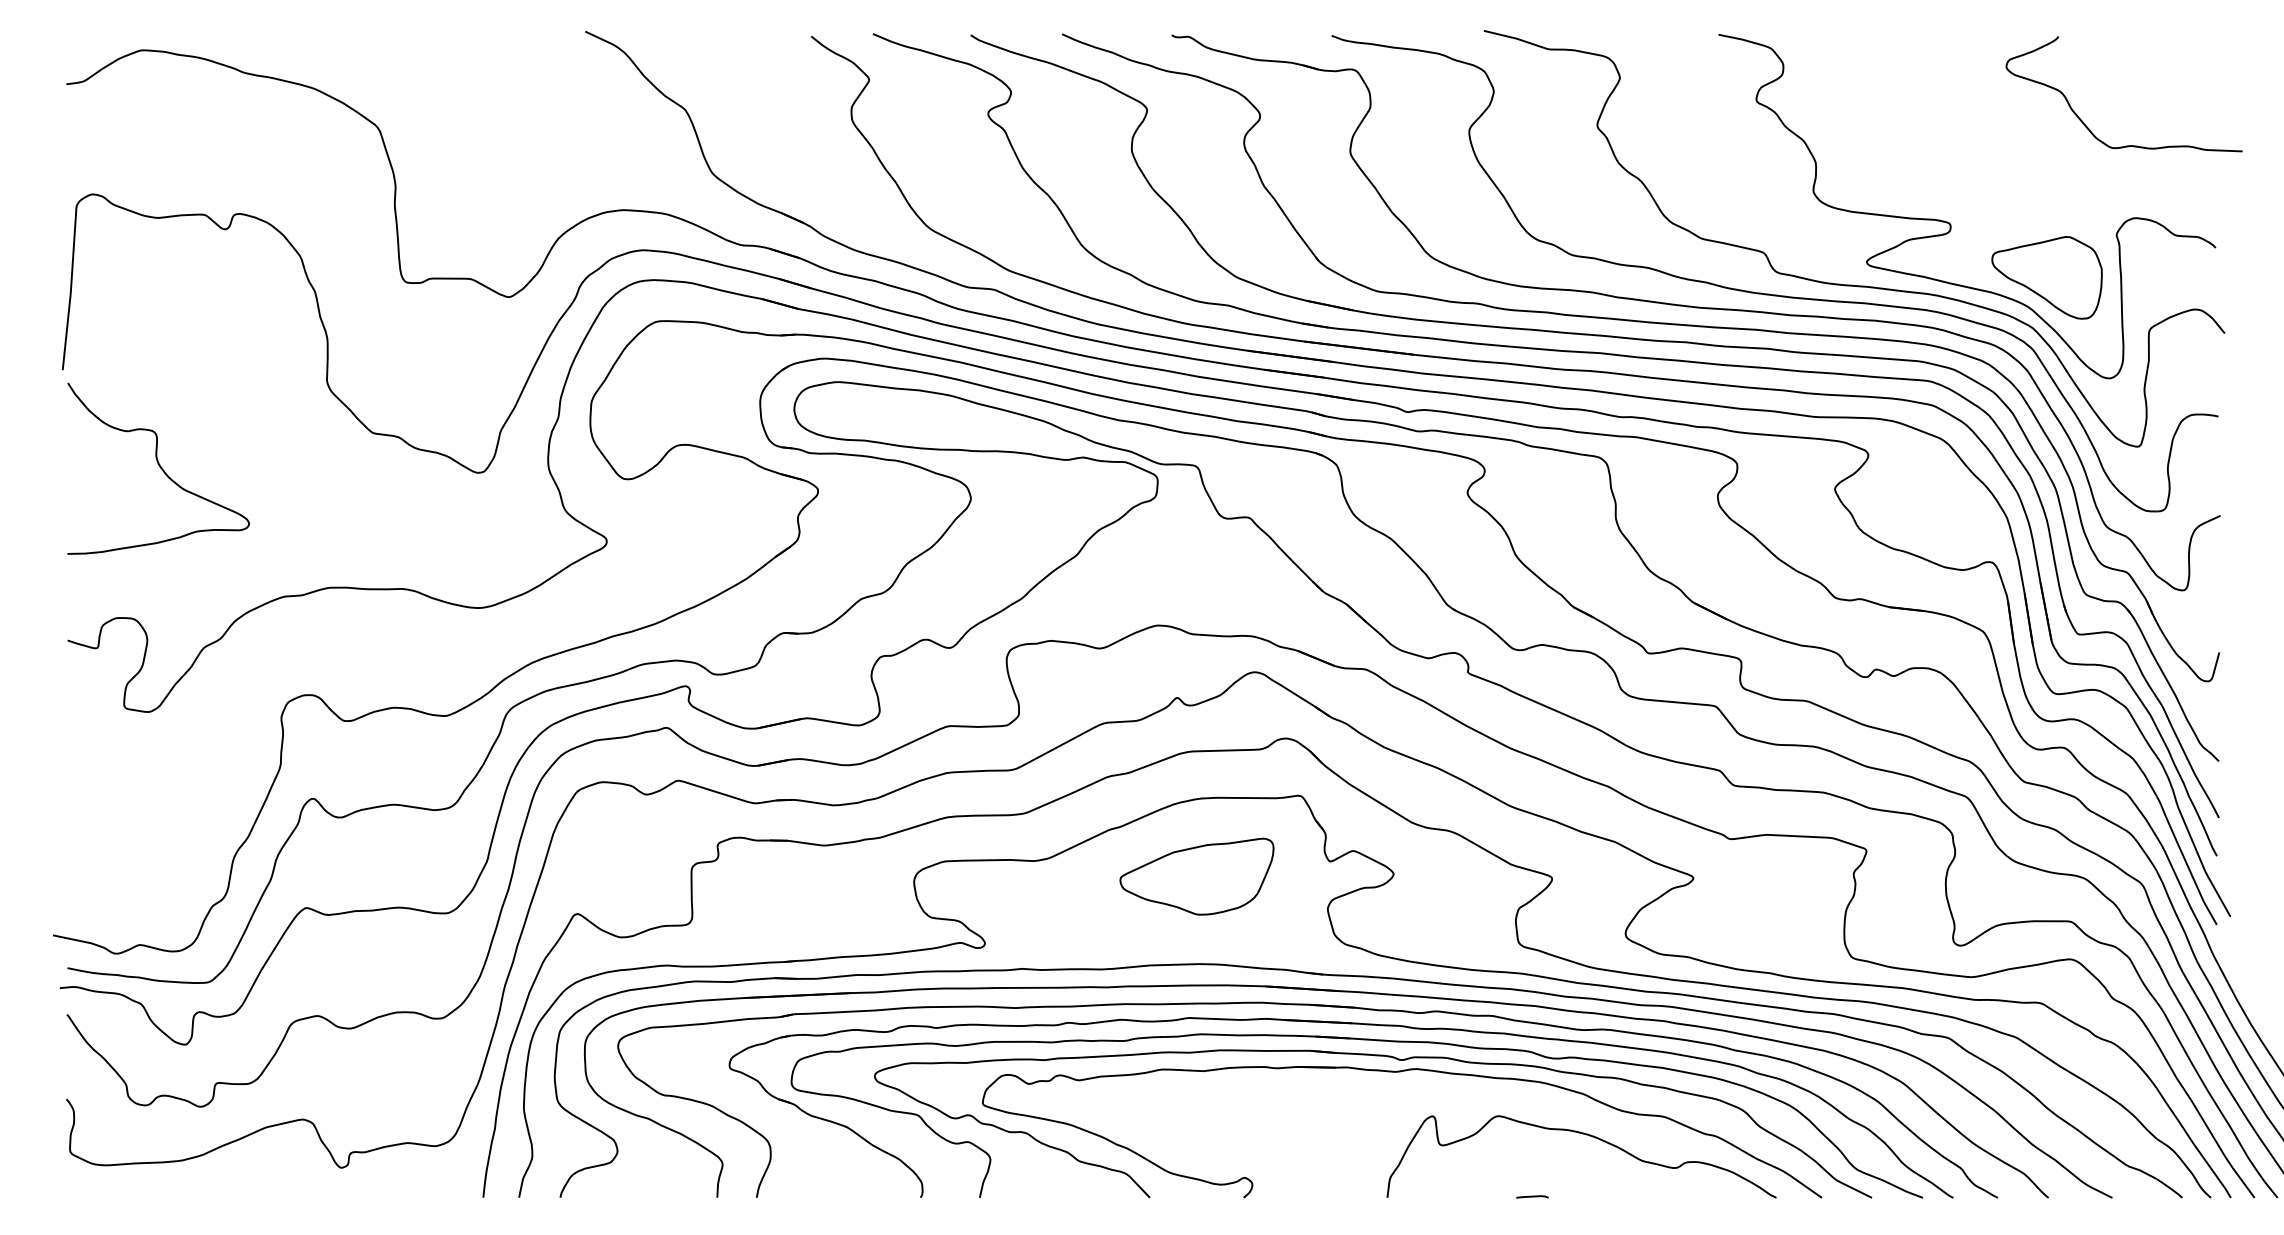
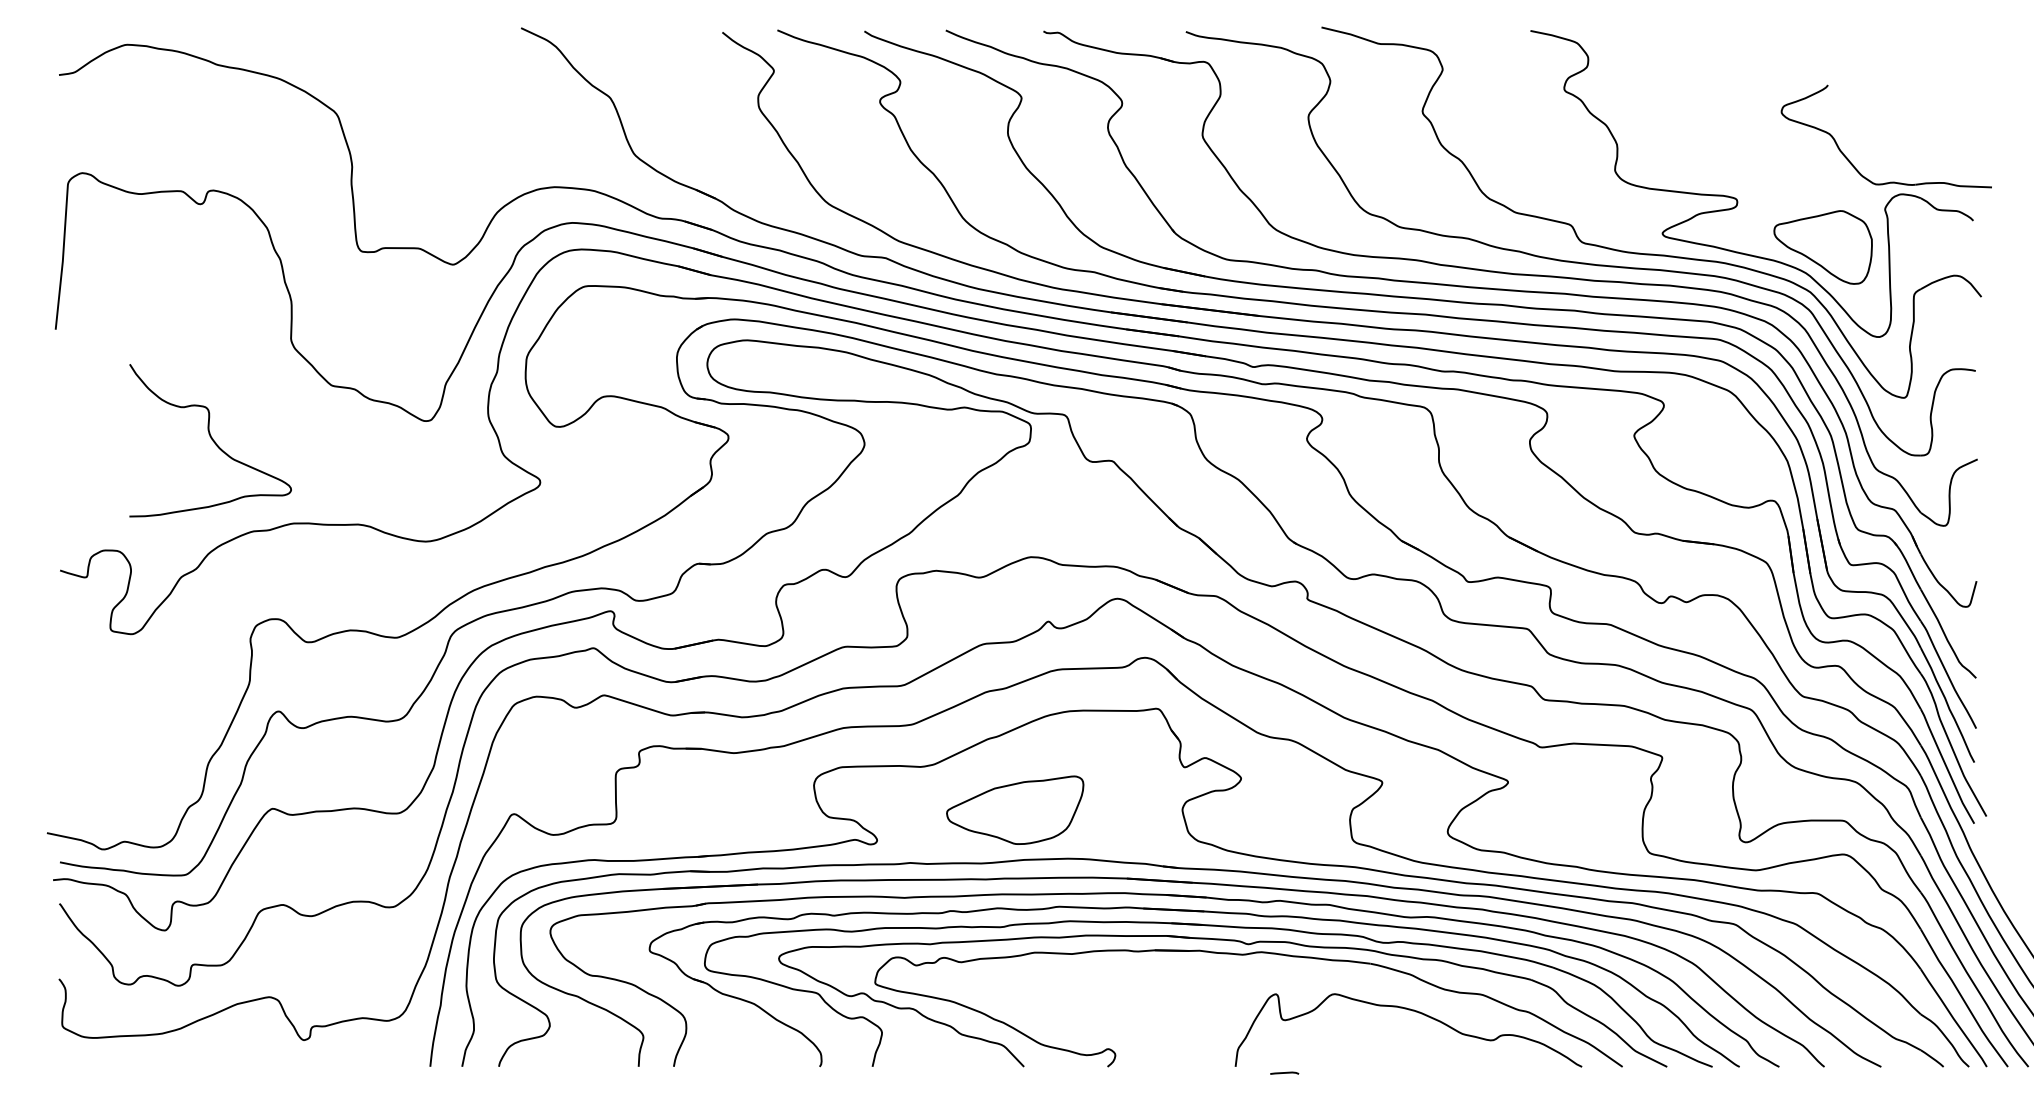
part: (2089, 128) -> (1855, 166), moved
curve: (159, 467) -> (211, 439), moved
part: (1196, 876) -> (1014, 810), moved
line: (1532, 1196) -> (1284, 1072), moved

